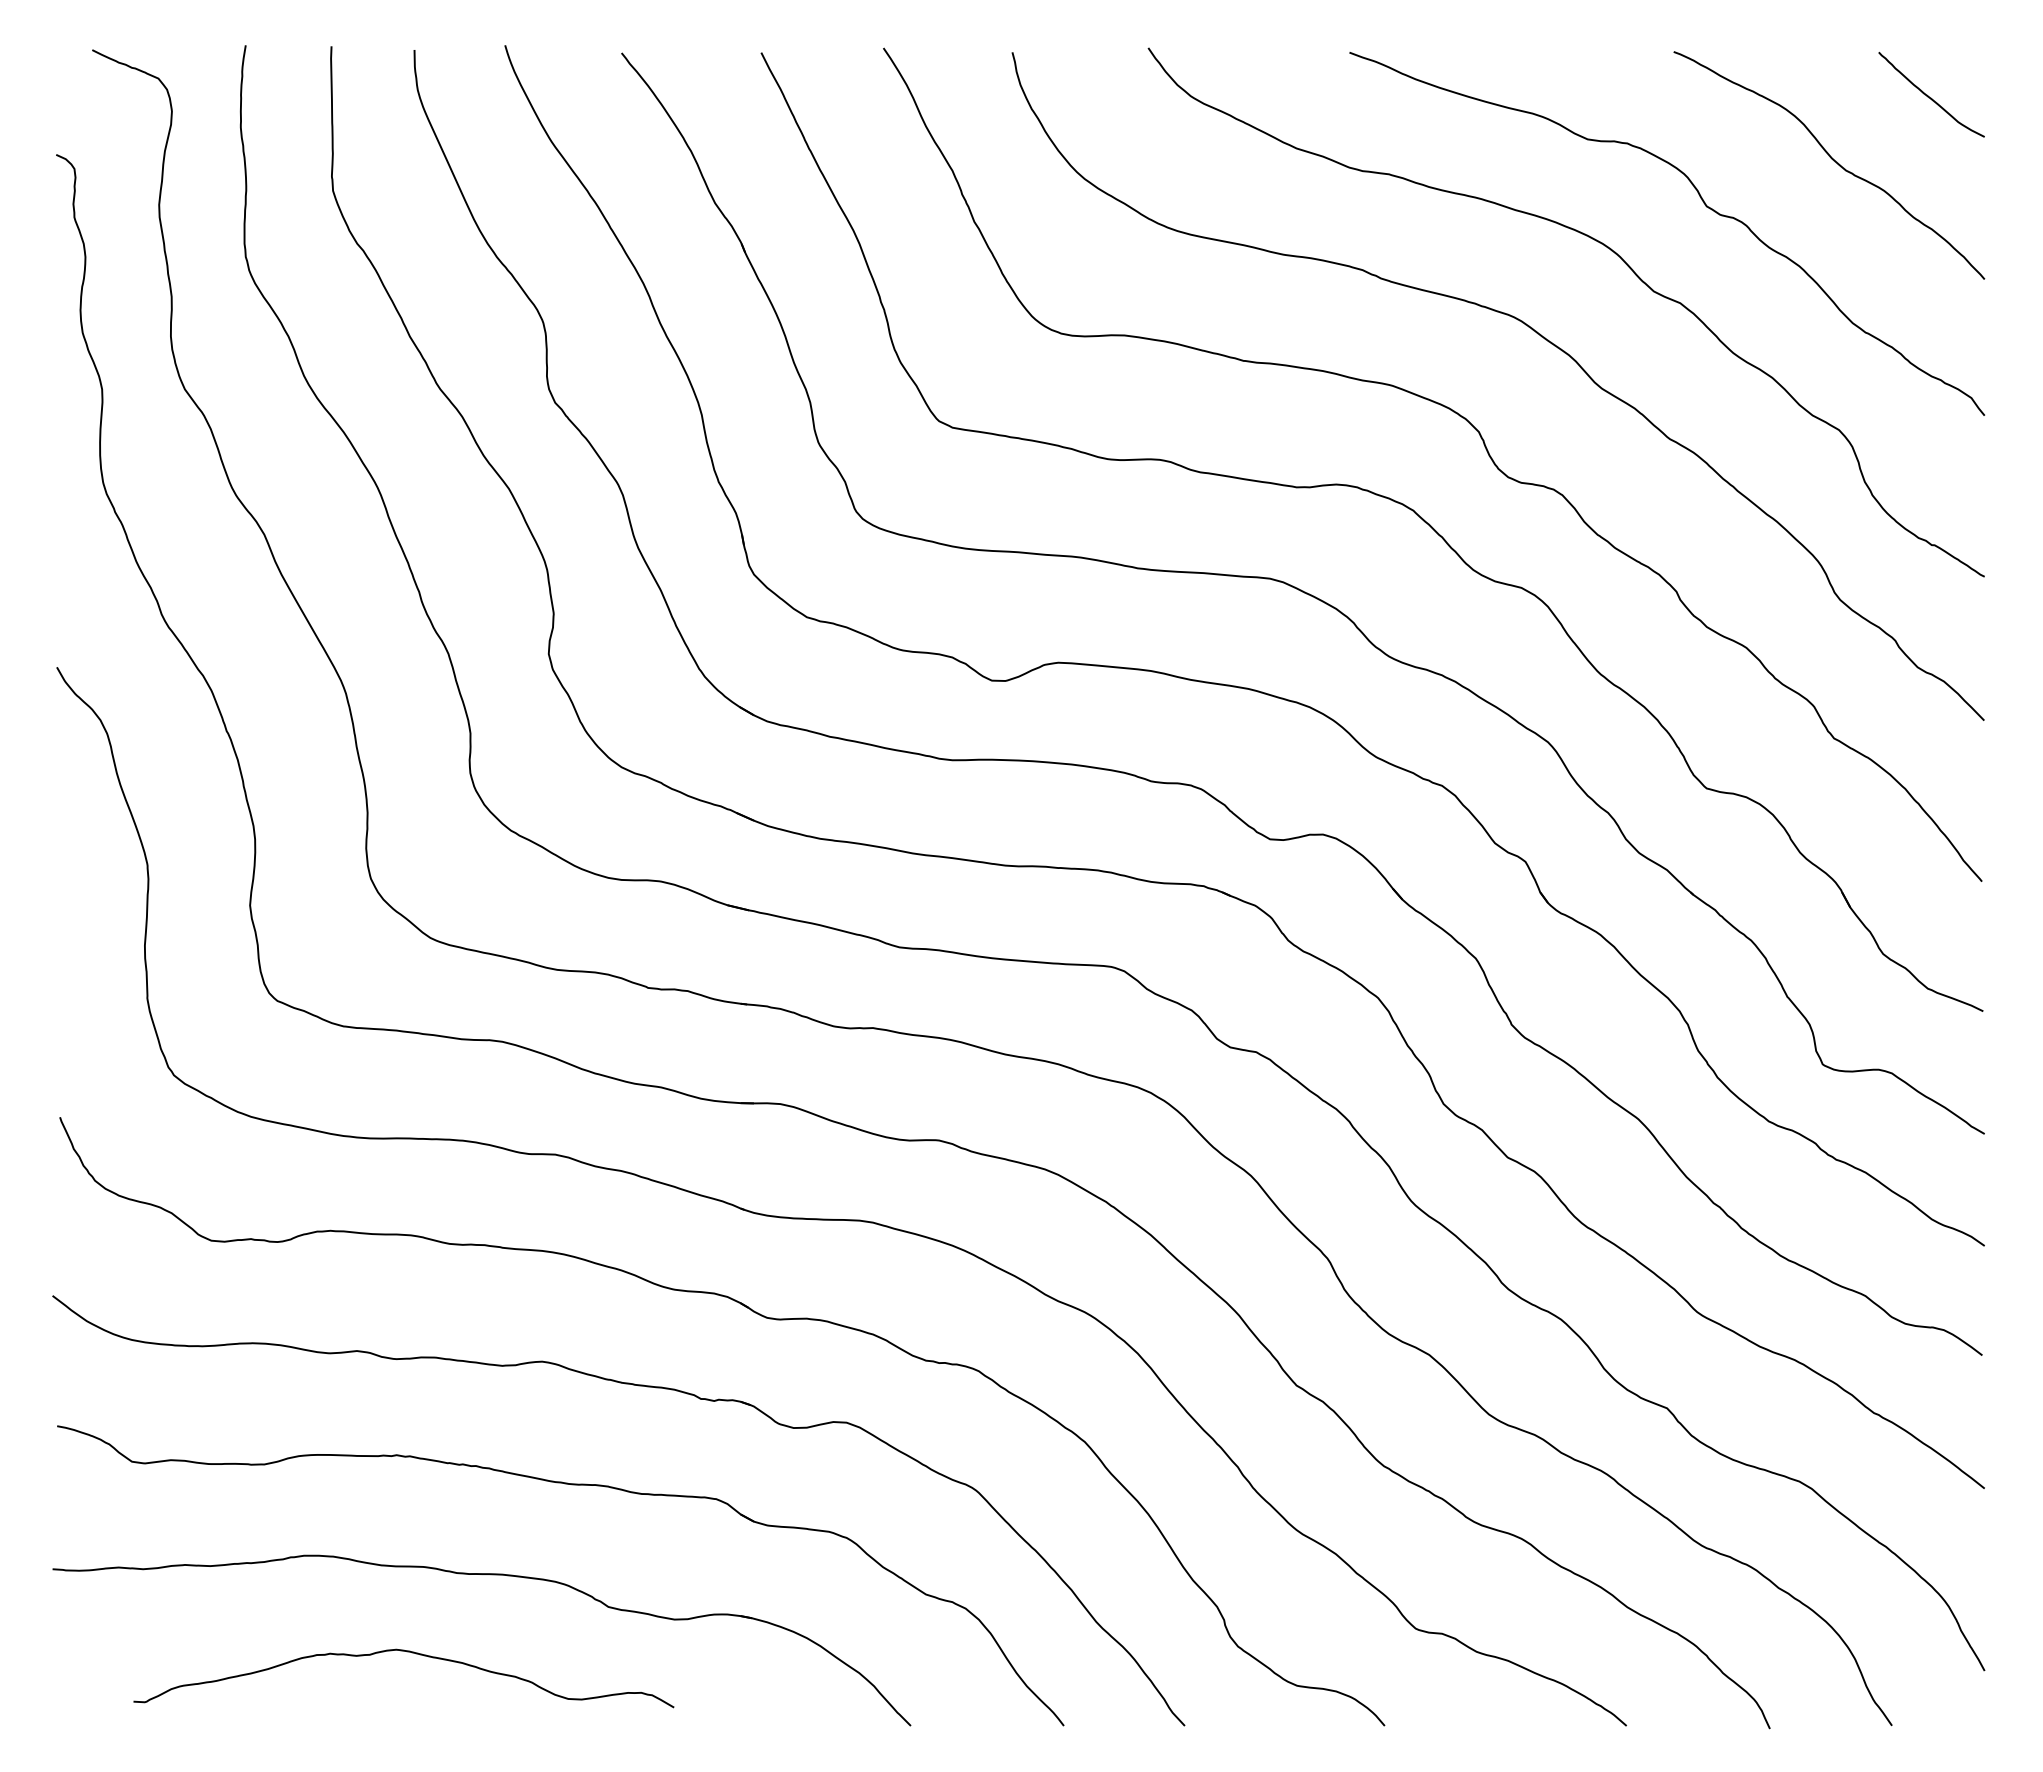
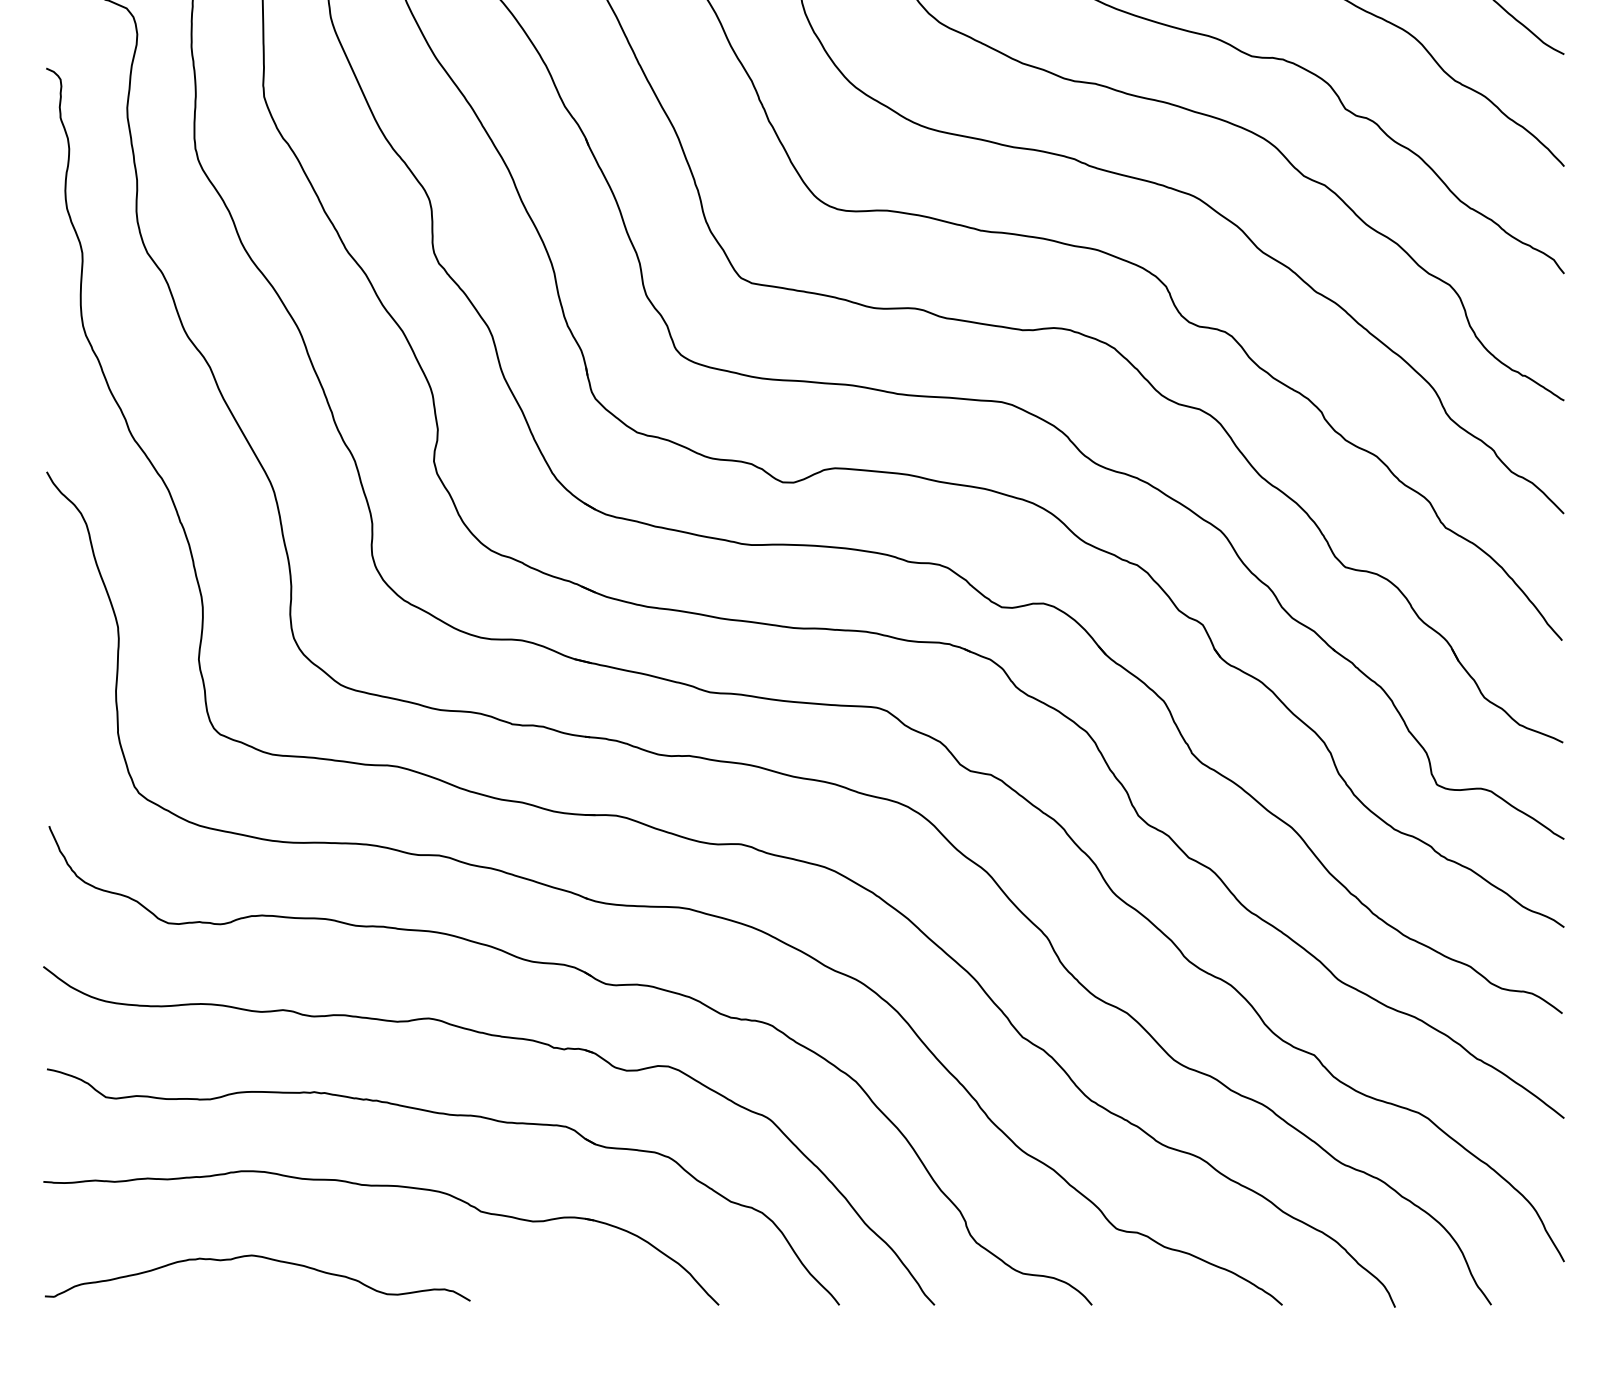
curve: (407, 1652) -> (260, 1257), moved

